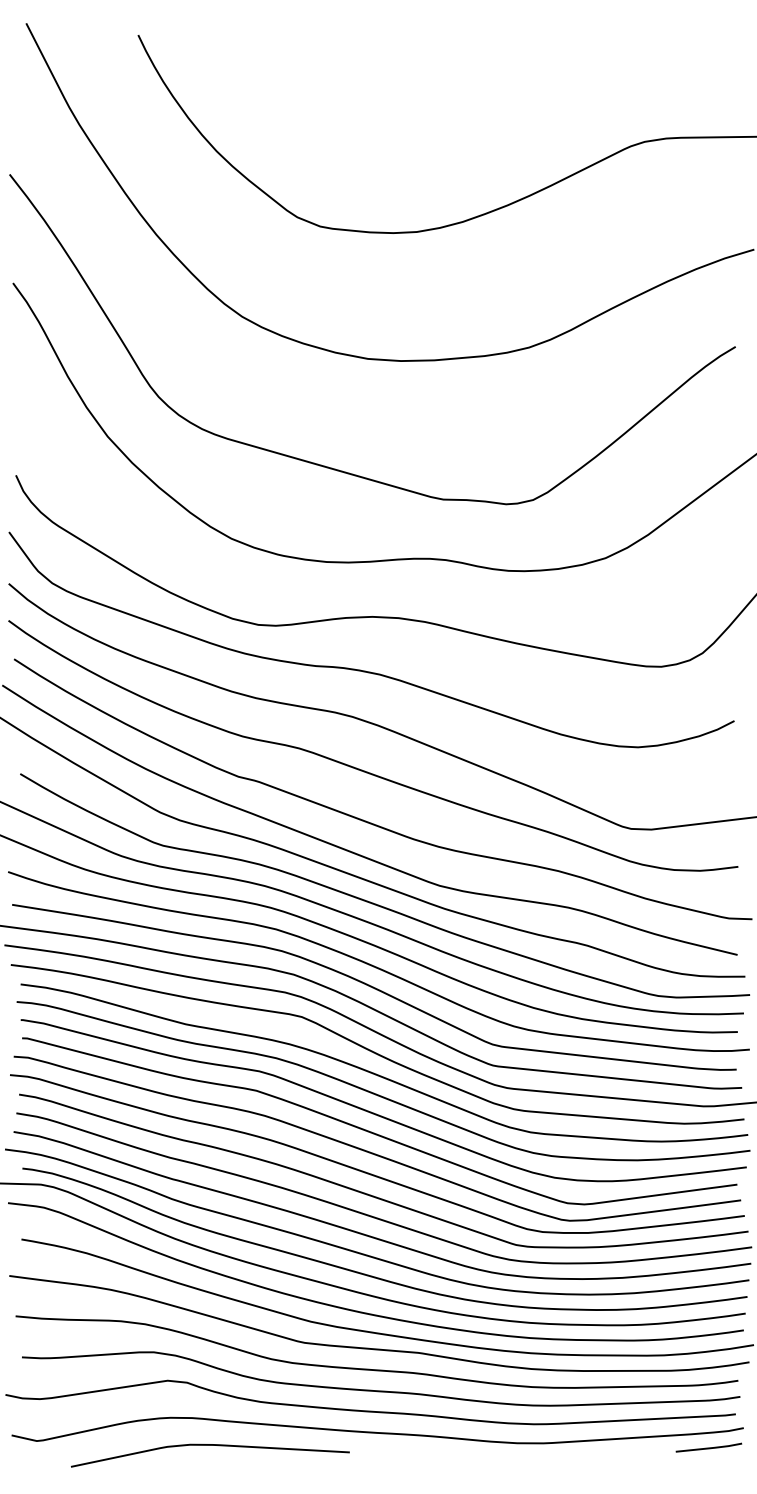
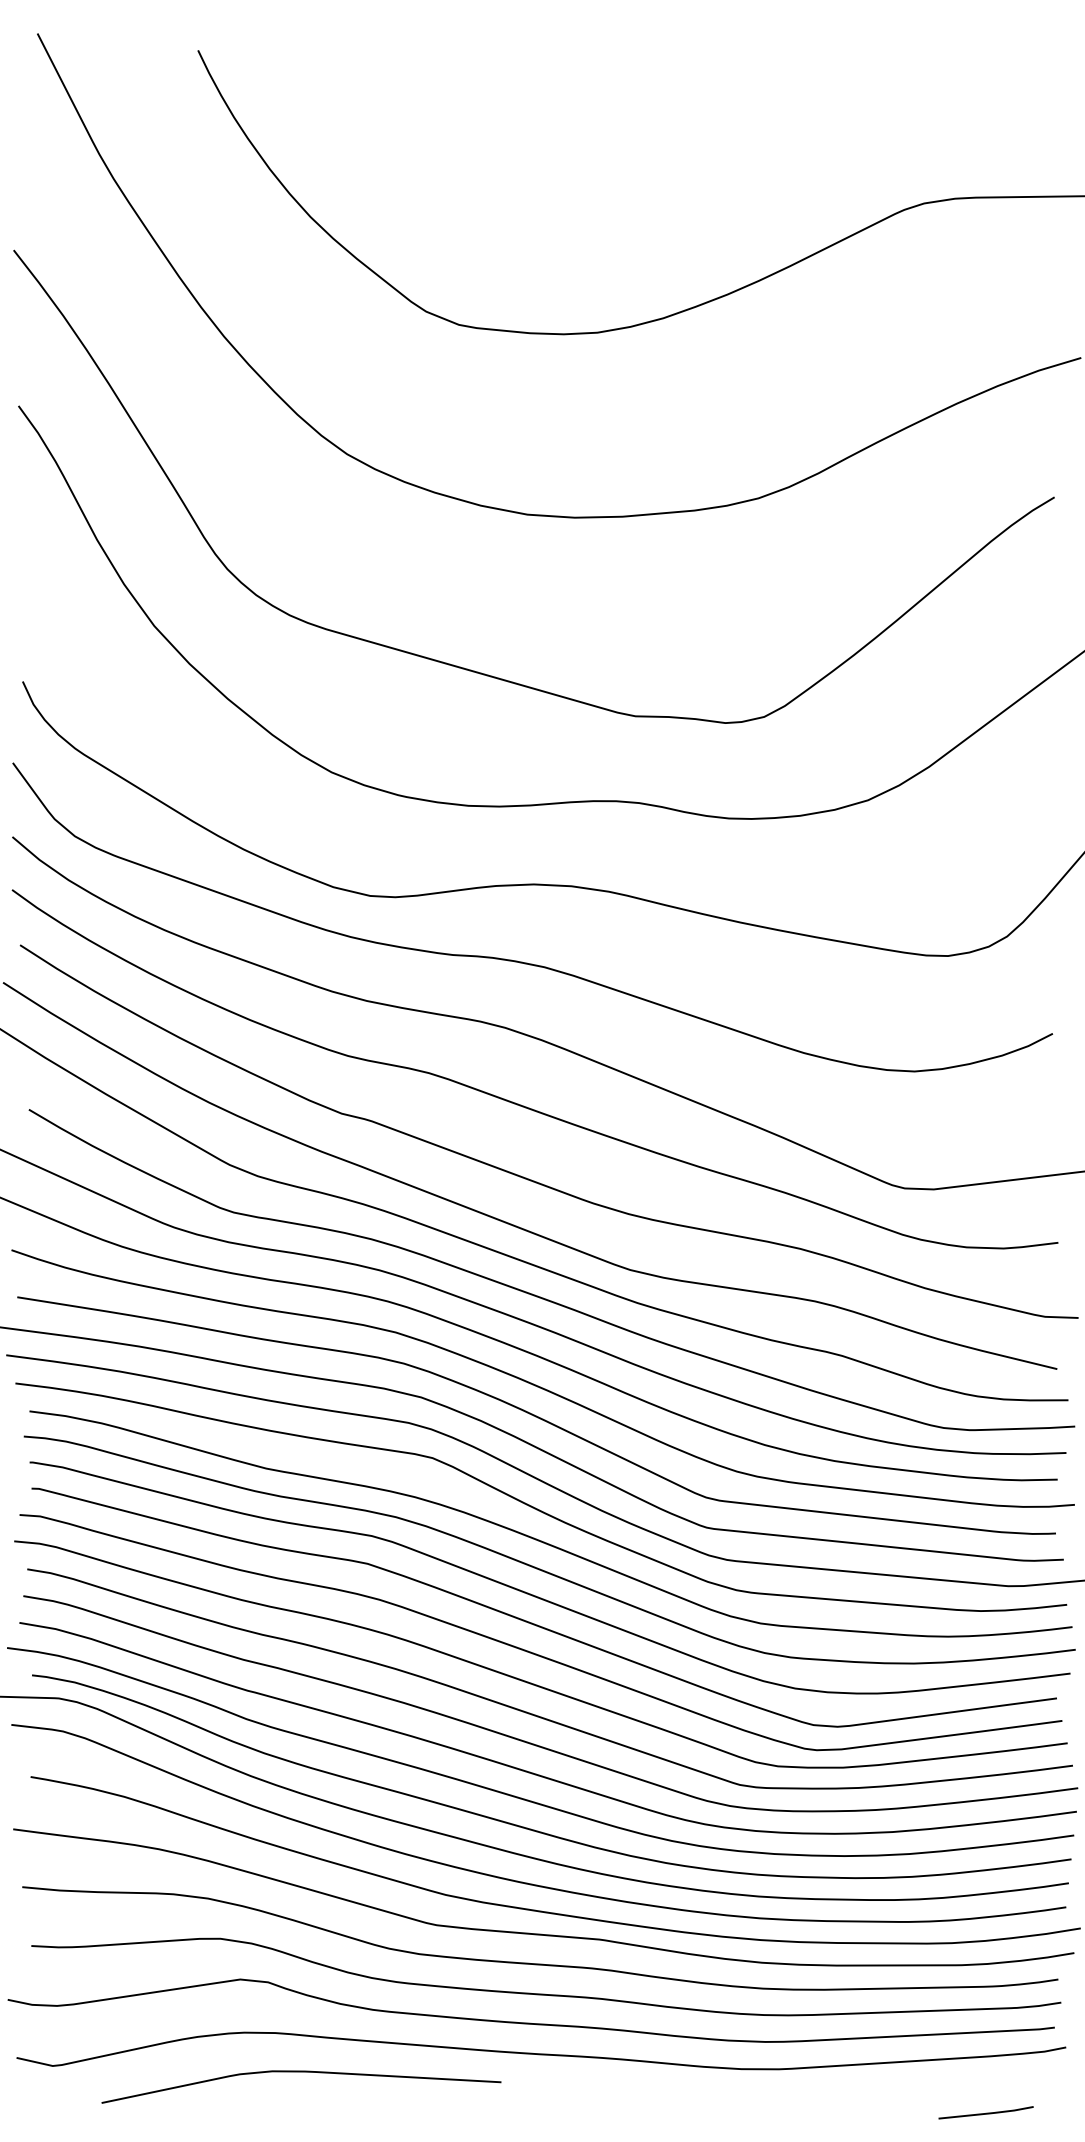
line: (708, 1447) -> (985, 2112), moved

